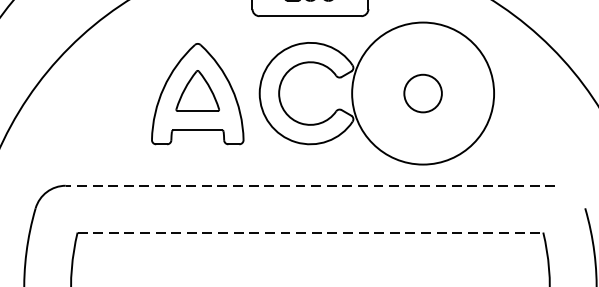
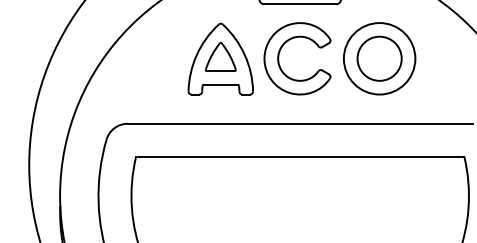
circle: (422, 93) -> (379, 58), size x0.71
circle: (422, 93) -> (379, 58), size x1.67
line: (309, 185) -> (299, 123), dashed -> solid
line: (310, 232) -> (300, 156), dashed -> solid

